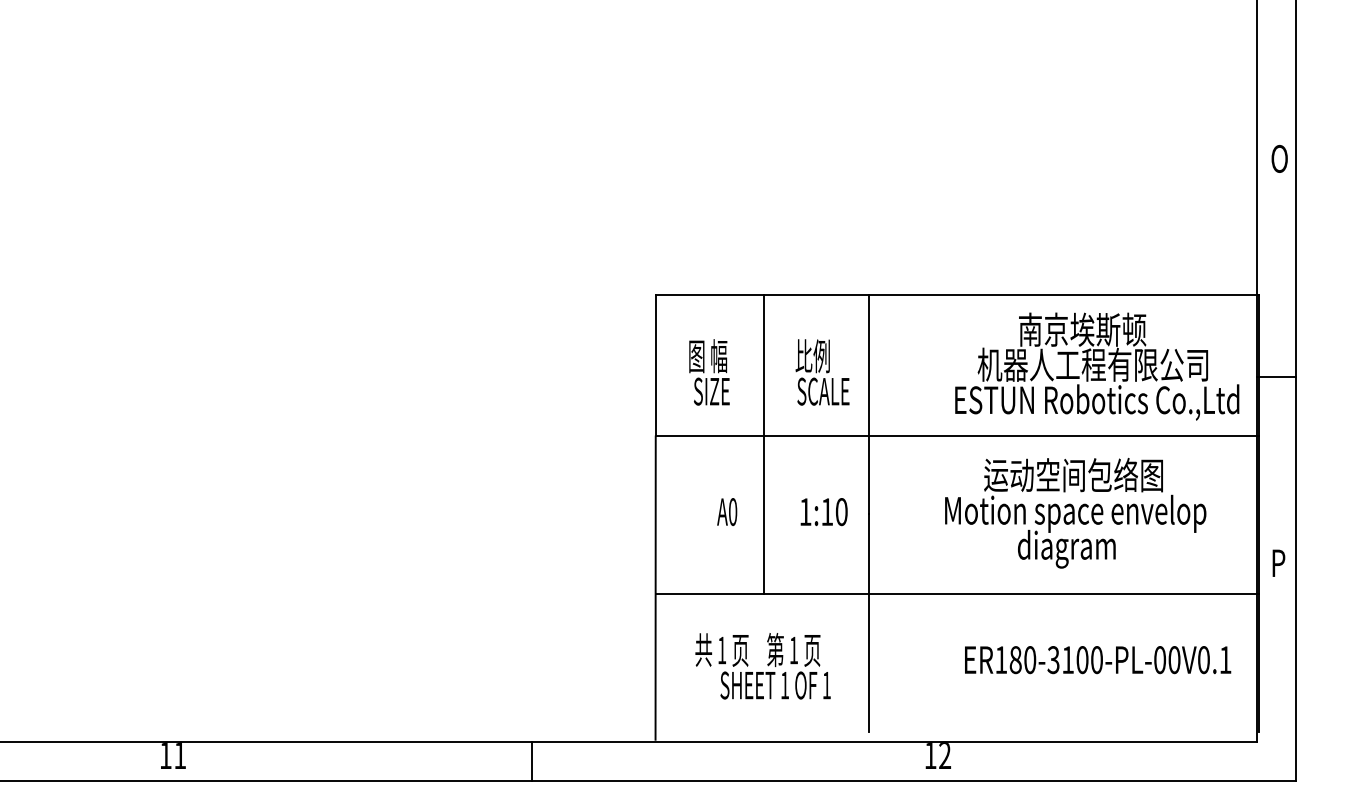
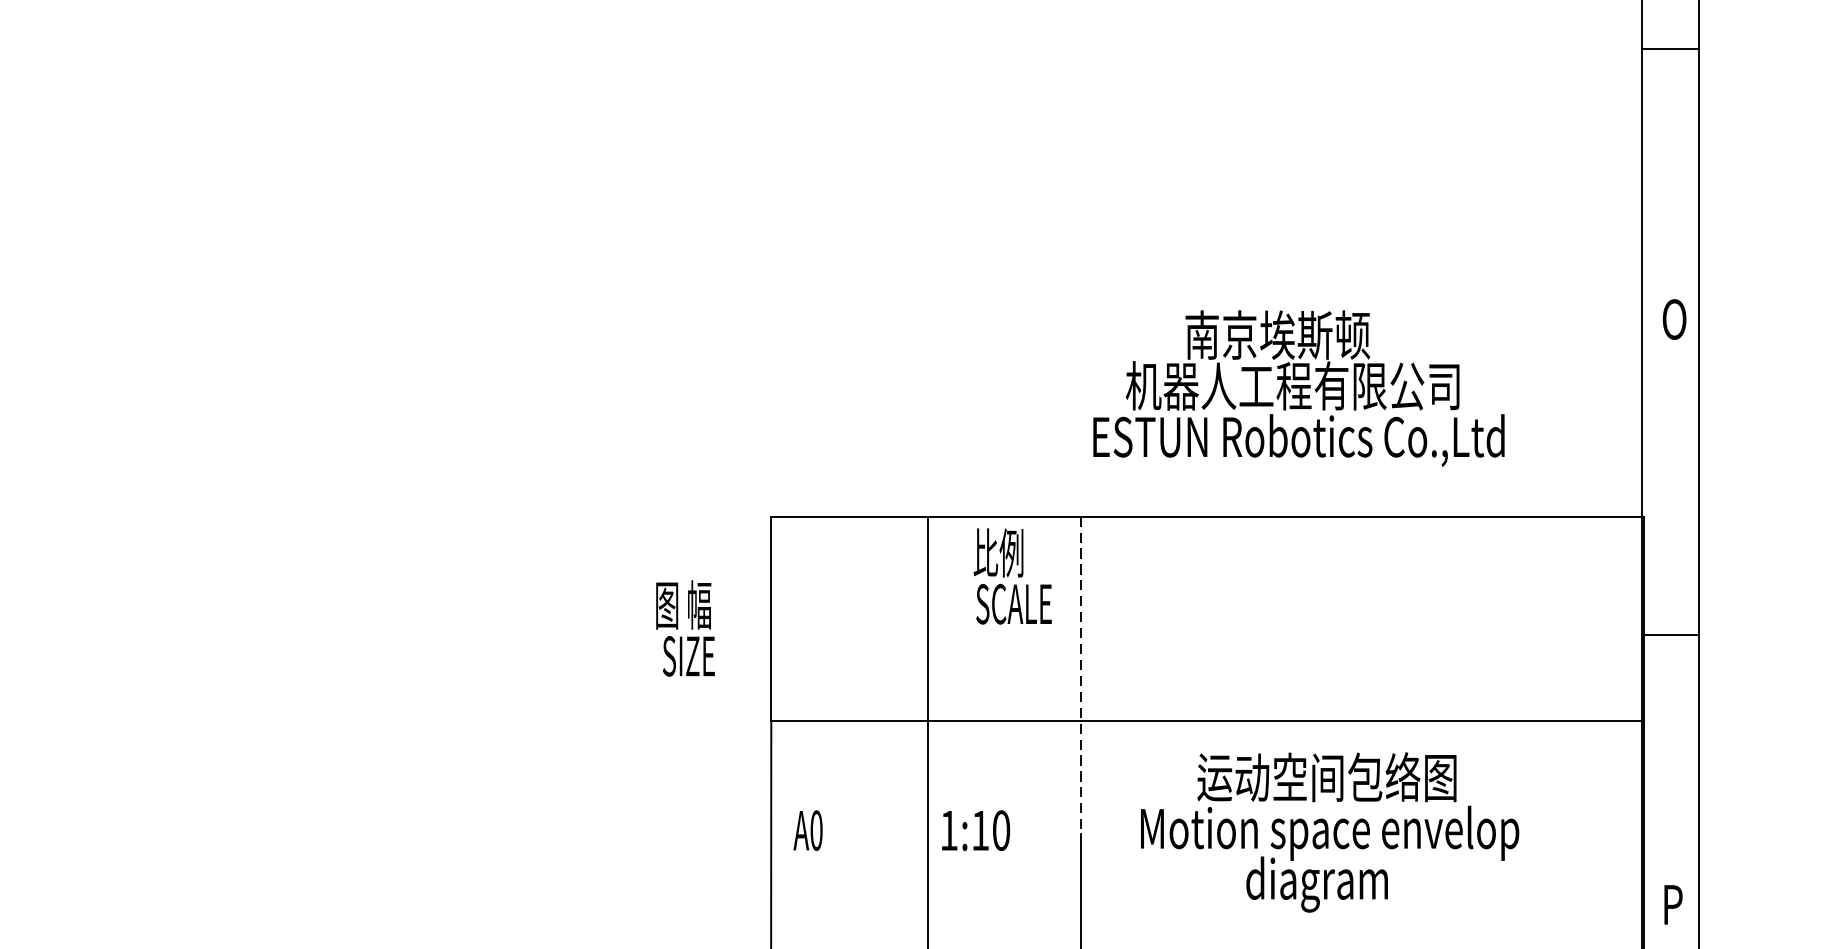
text: (1097, 366) -> (1299, 388), moved
text: (709, 372) -> (685, 628), moved
text: (822, 372) -> (1012, 576), moved
line: (869, 404) -> (1080, 674), solid -> dashed
text: (727, 511) -> (808, 829), moved
text: (823, 512) -> (975, 831), moved
text: (1075, 513) -> (1329, 832), moved

